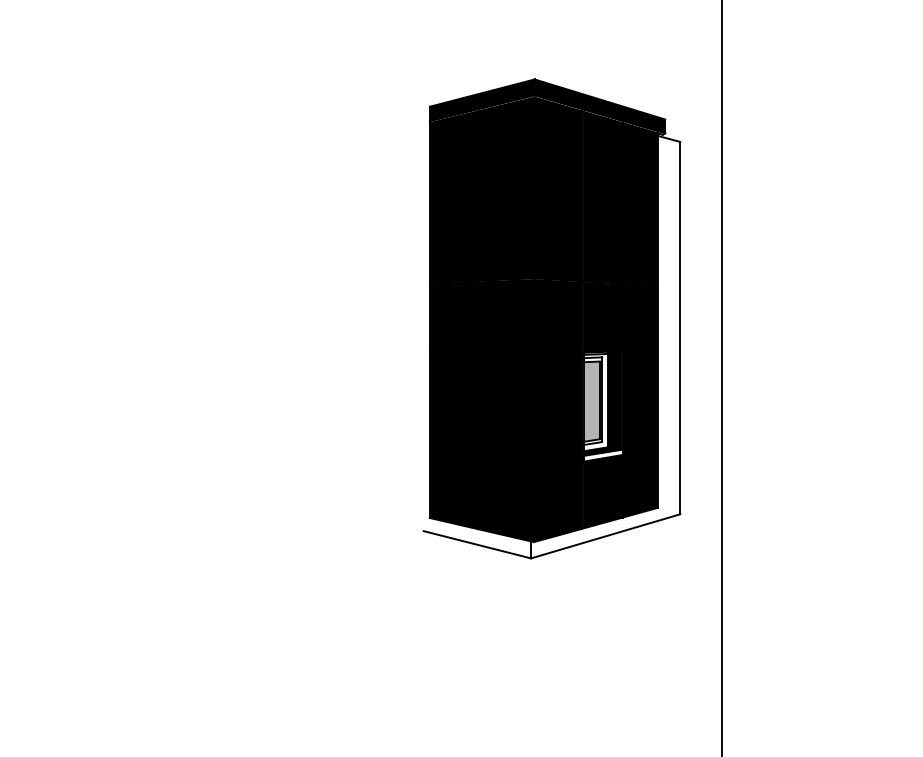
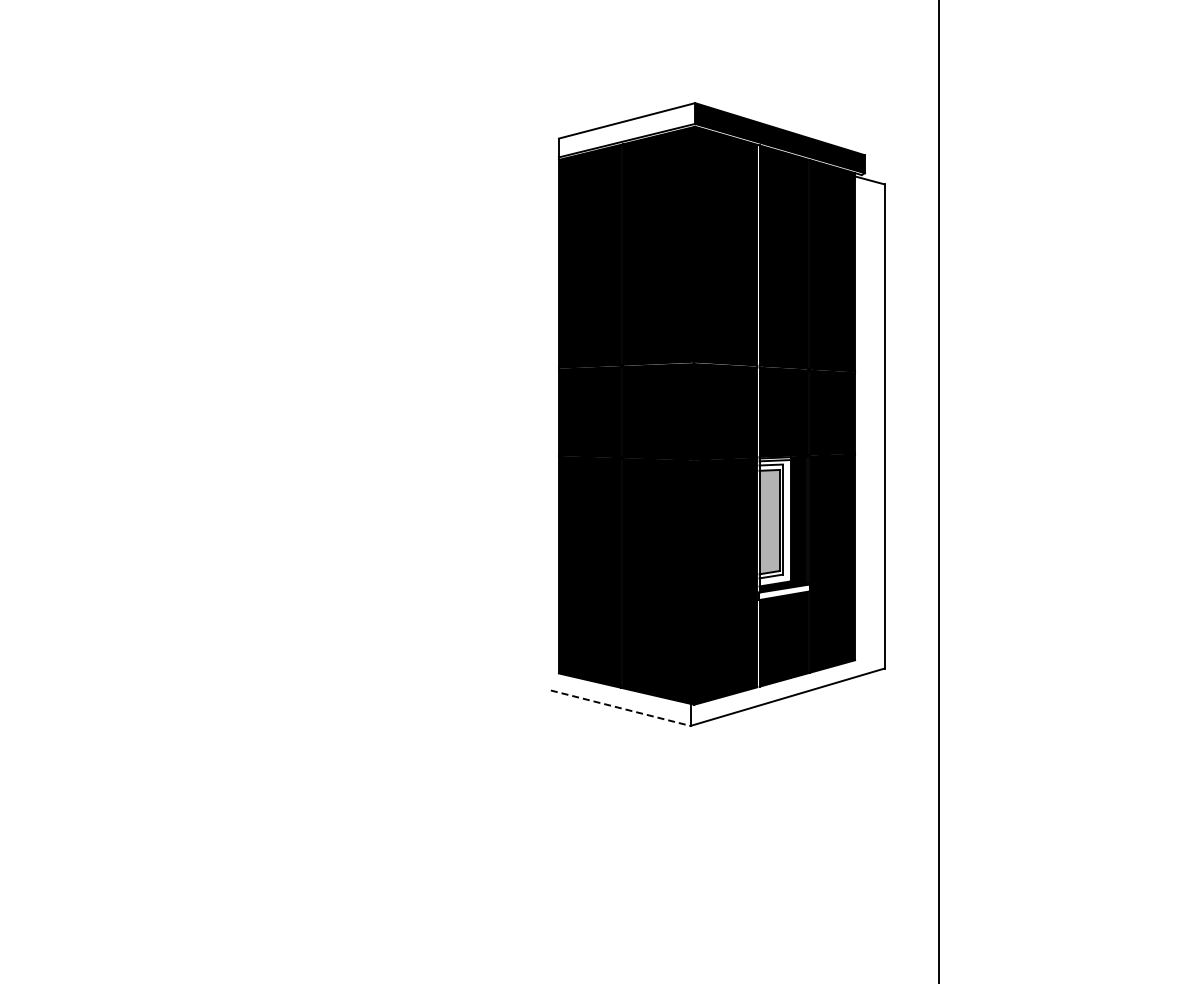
fill: (481, 100) -> (626, 130), removed
line: (478, 544) -> (621, 708), solid -> dashed

